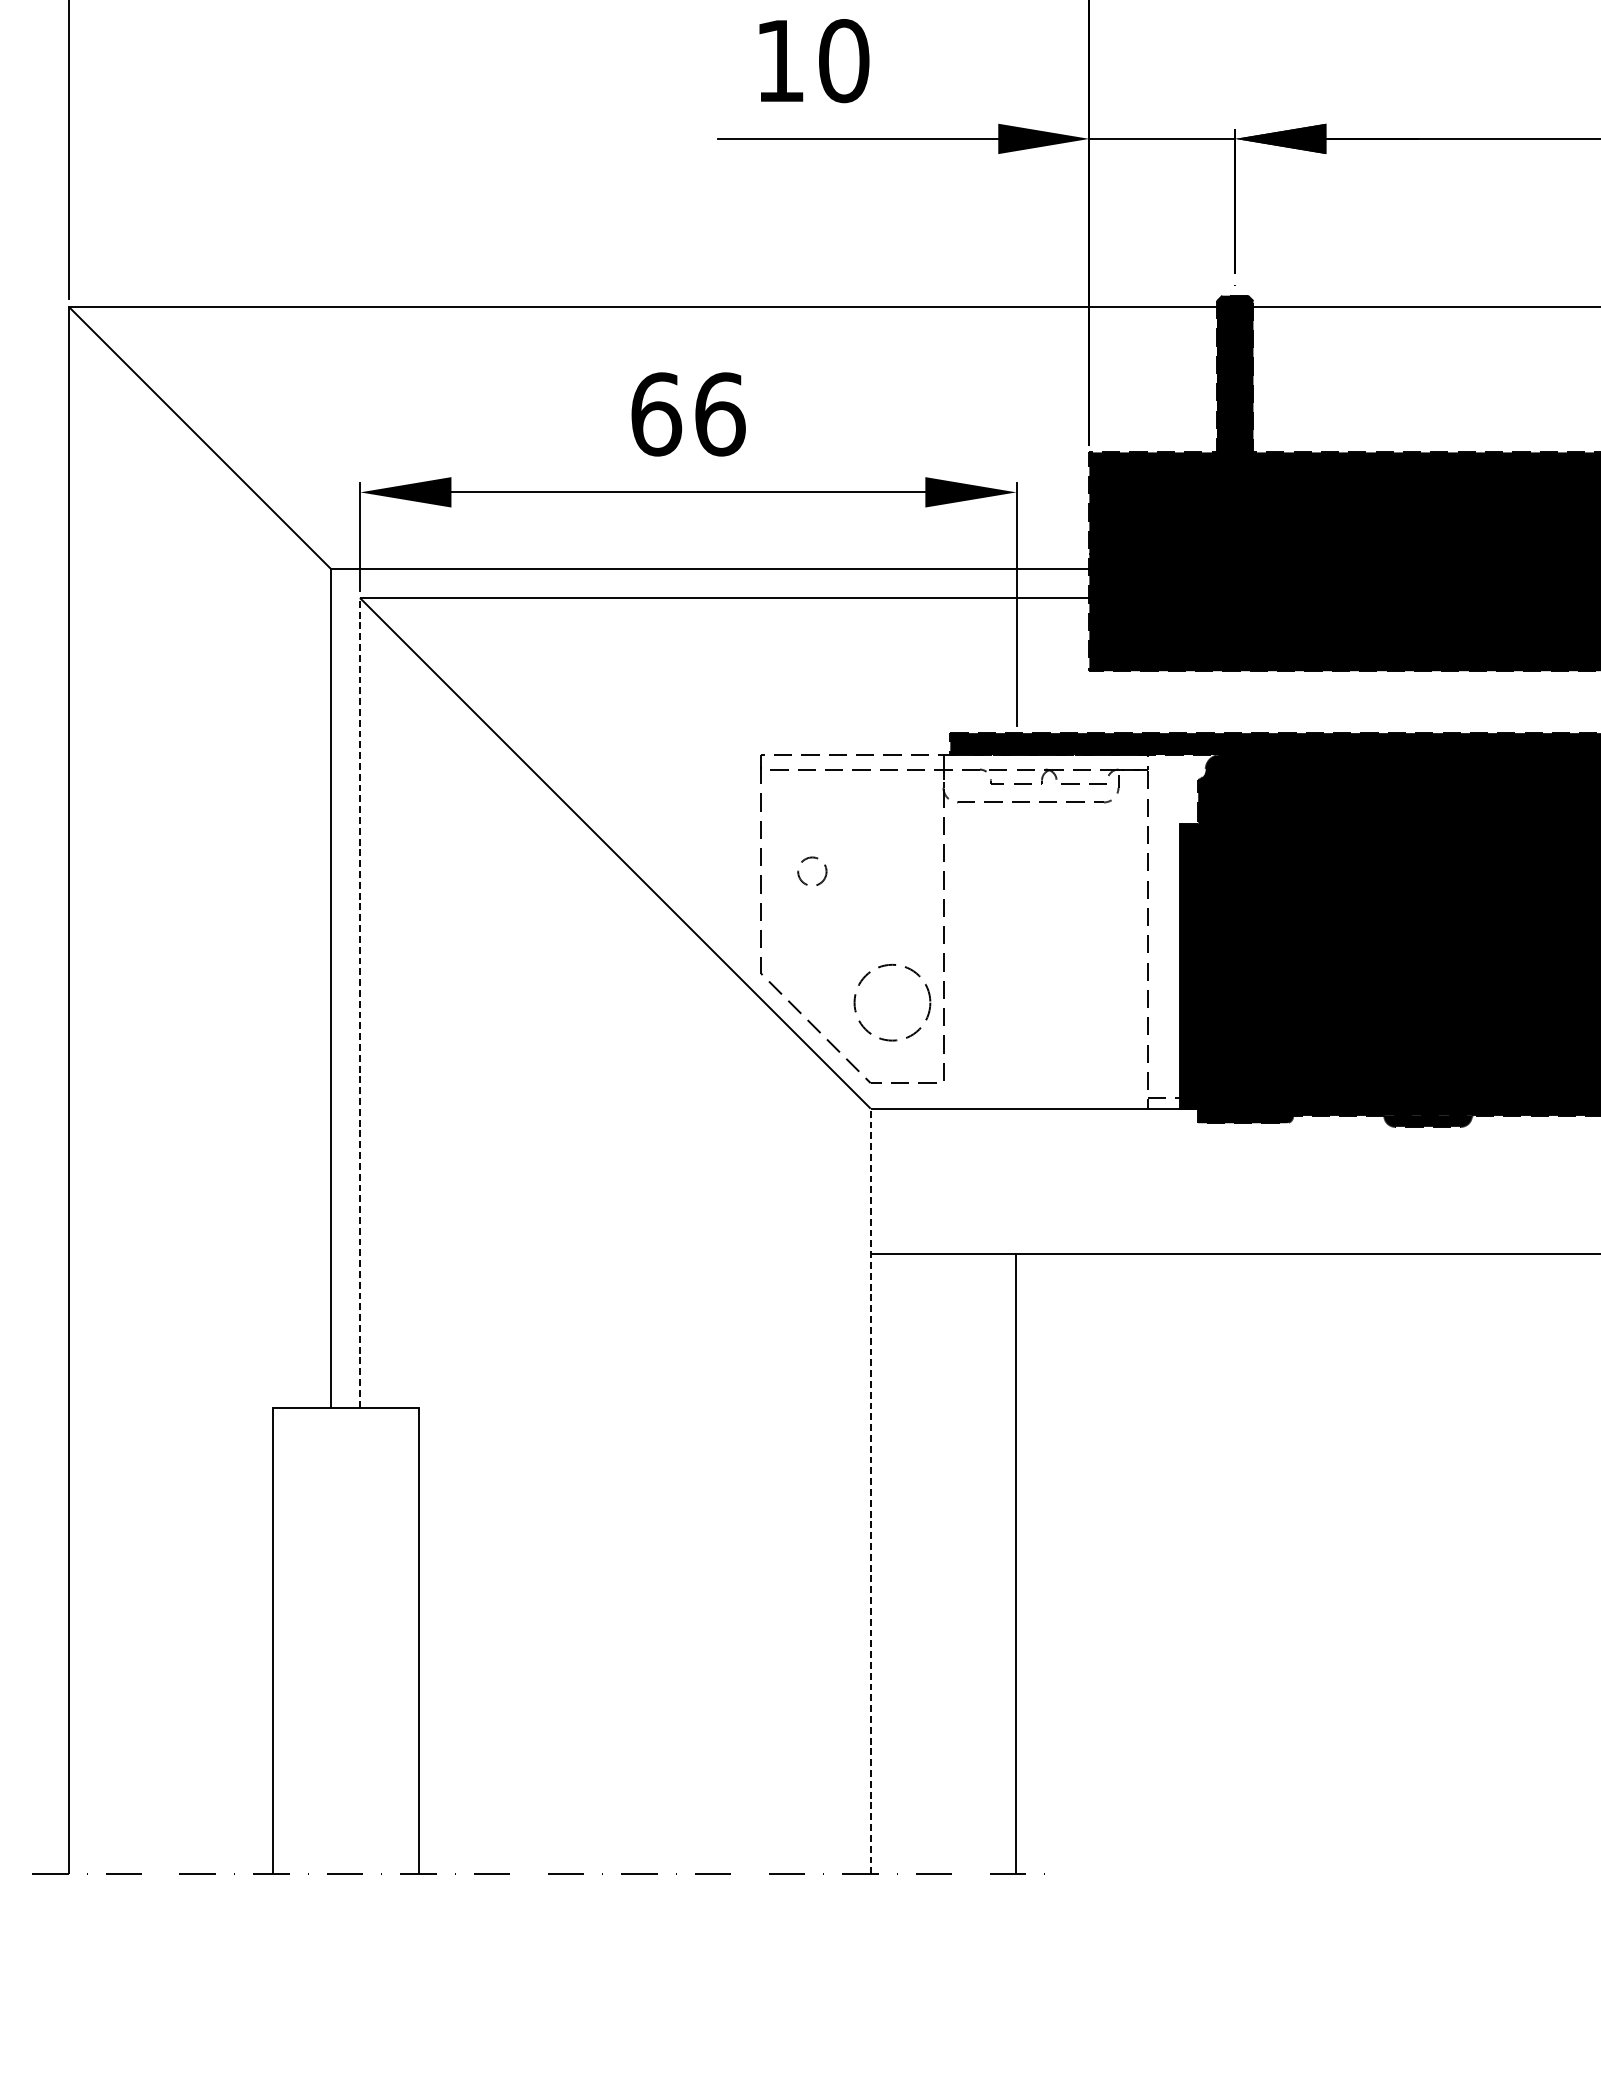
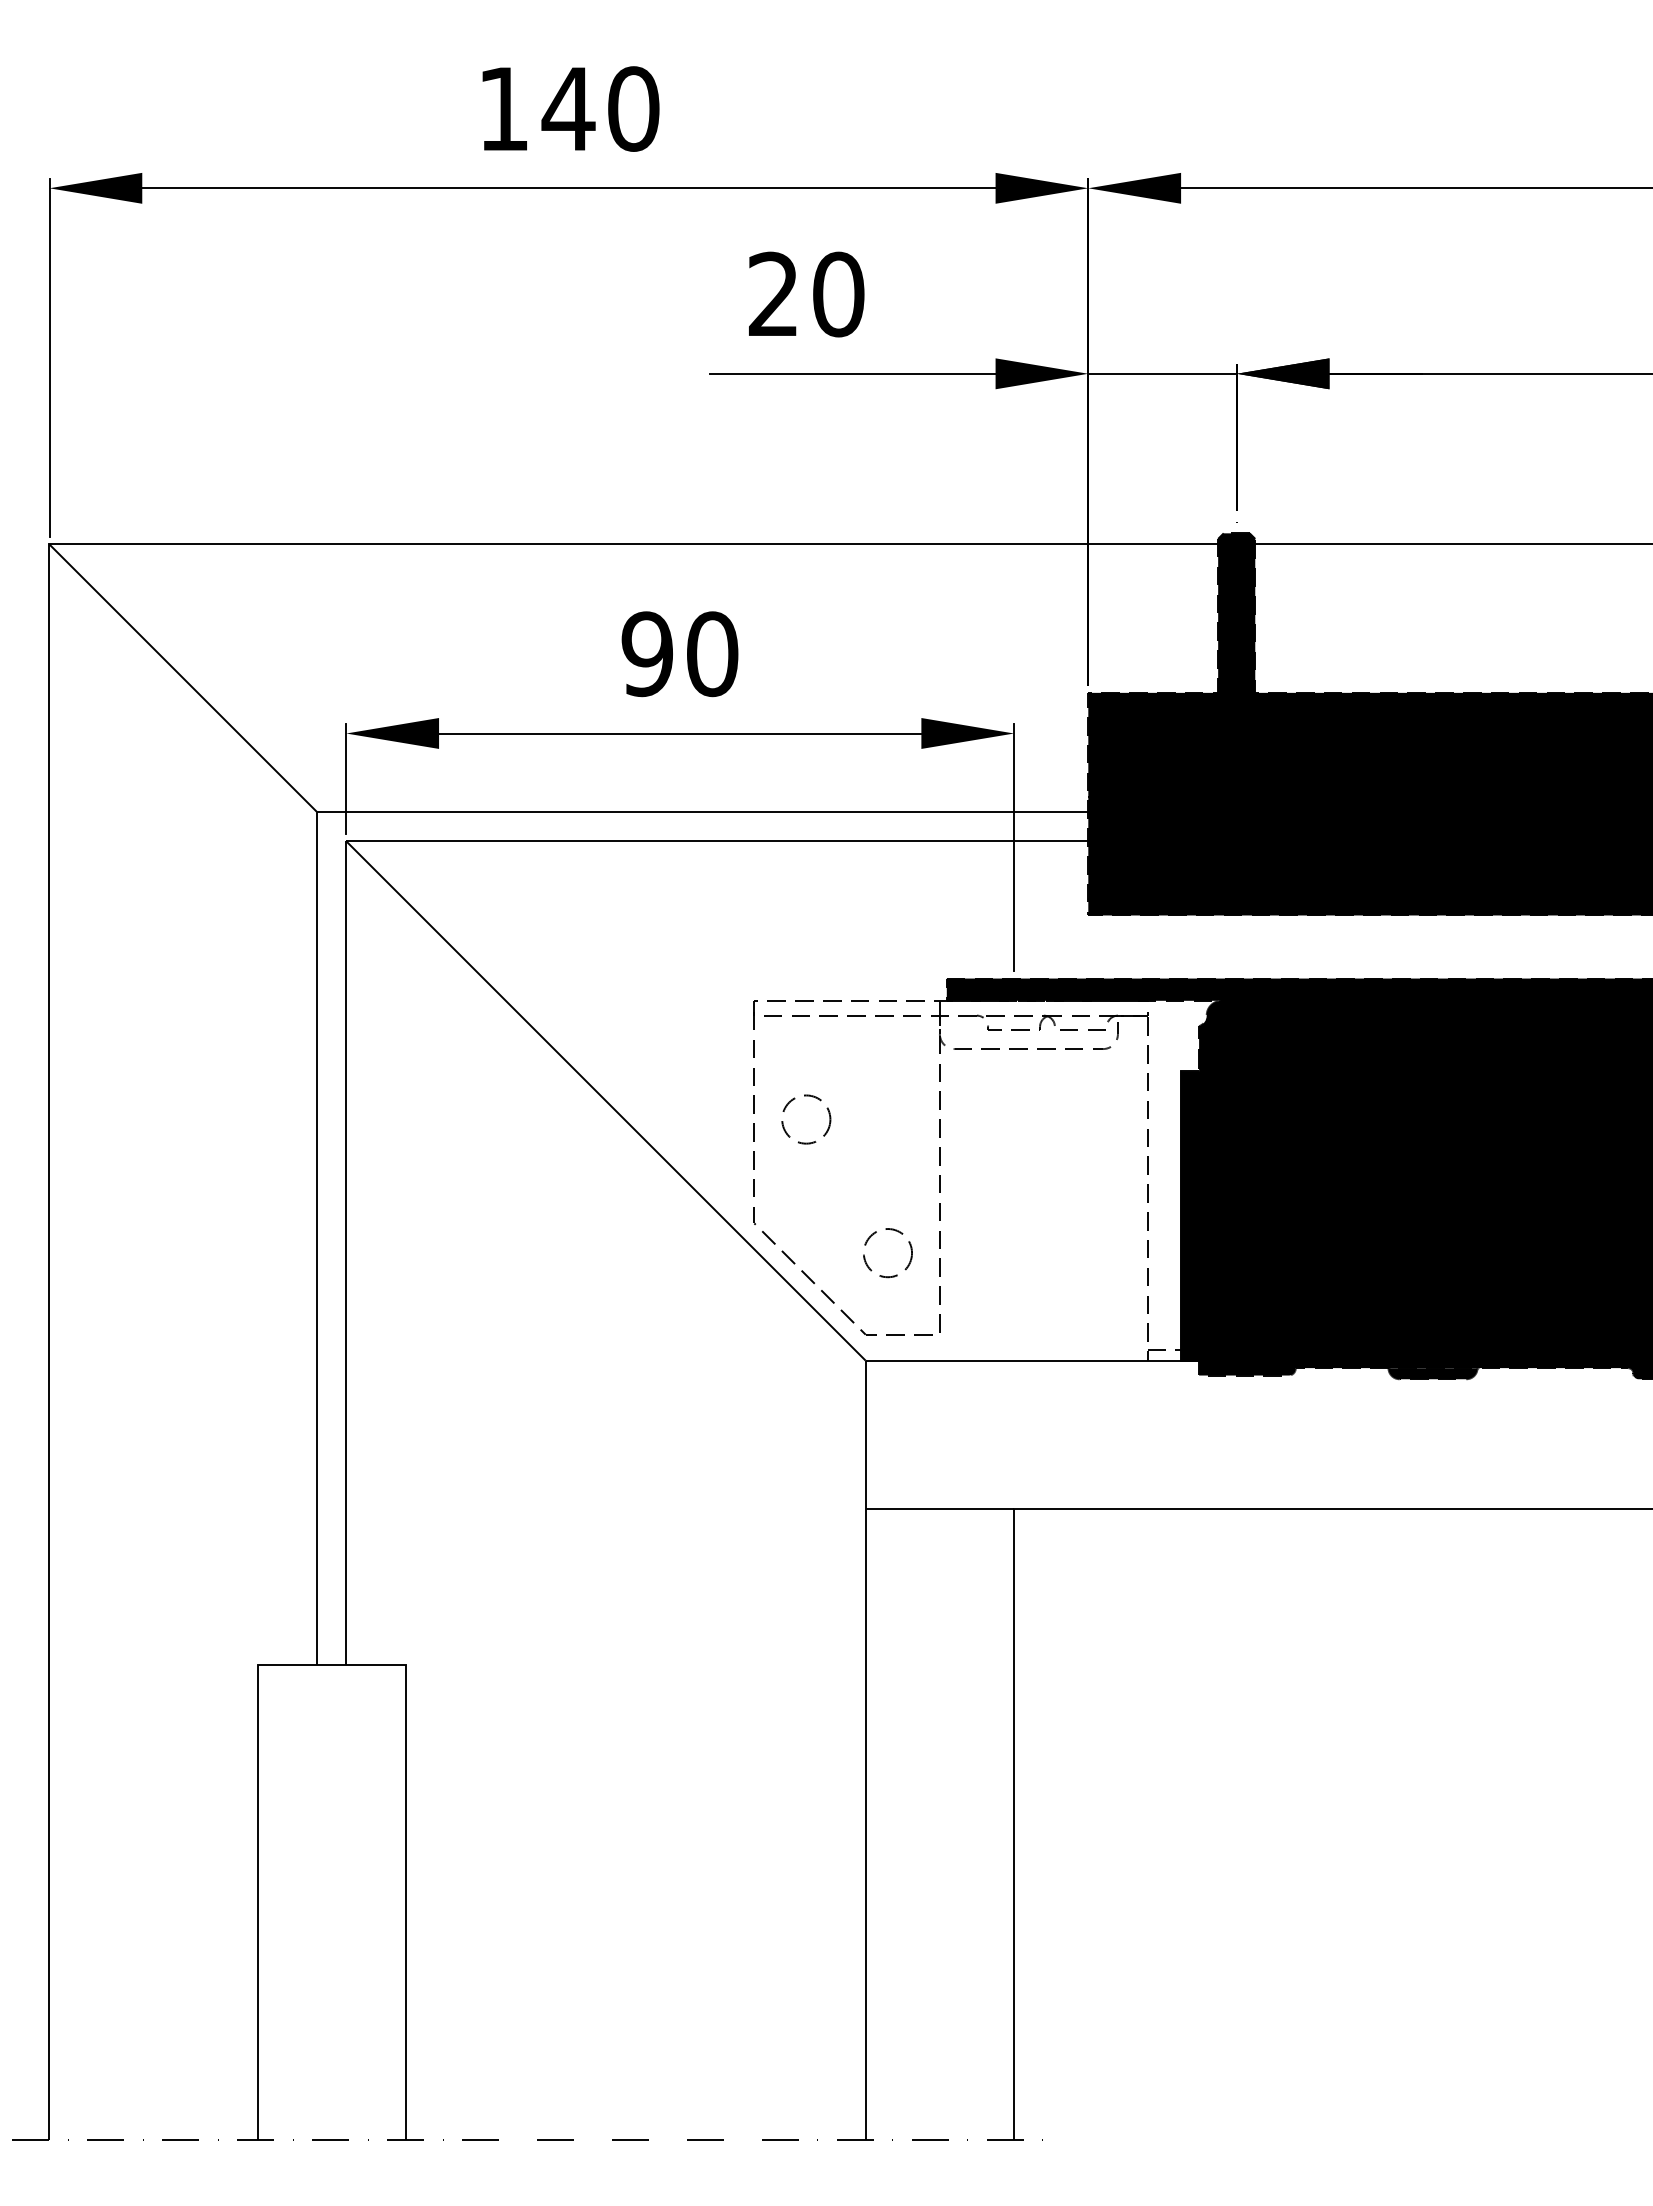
text: (779, 60) -> (772, 293), 10 -> 20
text: (687, 414) -> (679, 654), 66 -> 90
circle: (812, 871) -> (806, 1119), size x1.67
line: (360, 1002) -> (346, 1252), dashed -> solid
circle: (892, 1003) -> (887, 1253), size x0.62
line: (870, 1491) -> (865, 1750), dashed -> solid

